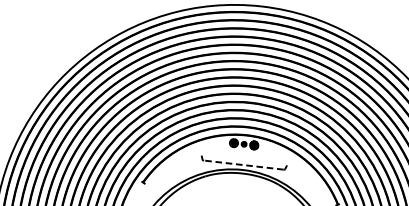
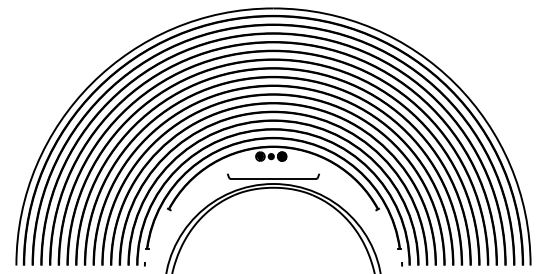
line: (243, 164) -> (273, 178), dashed -> solid

